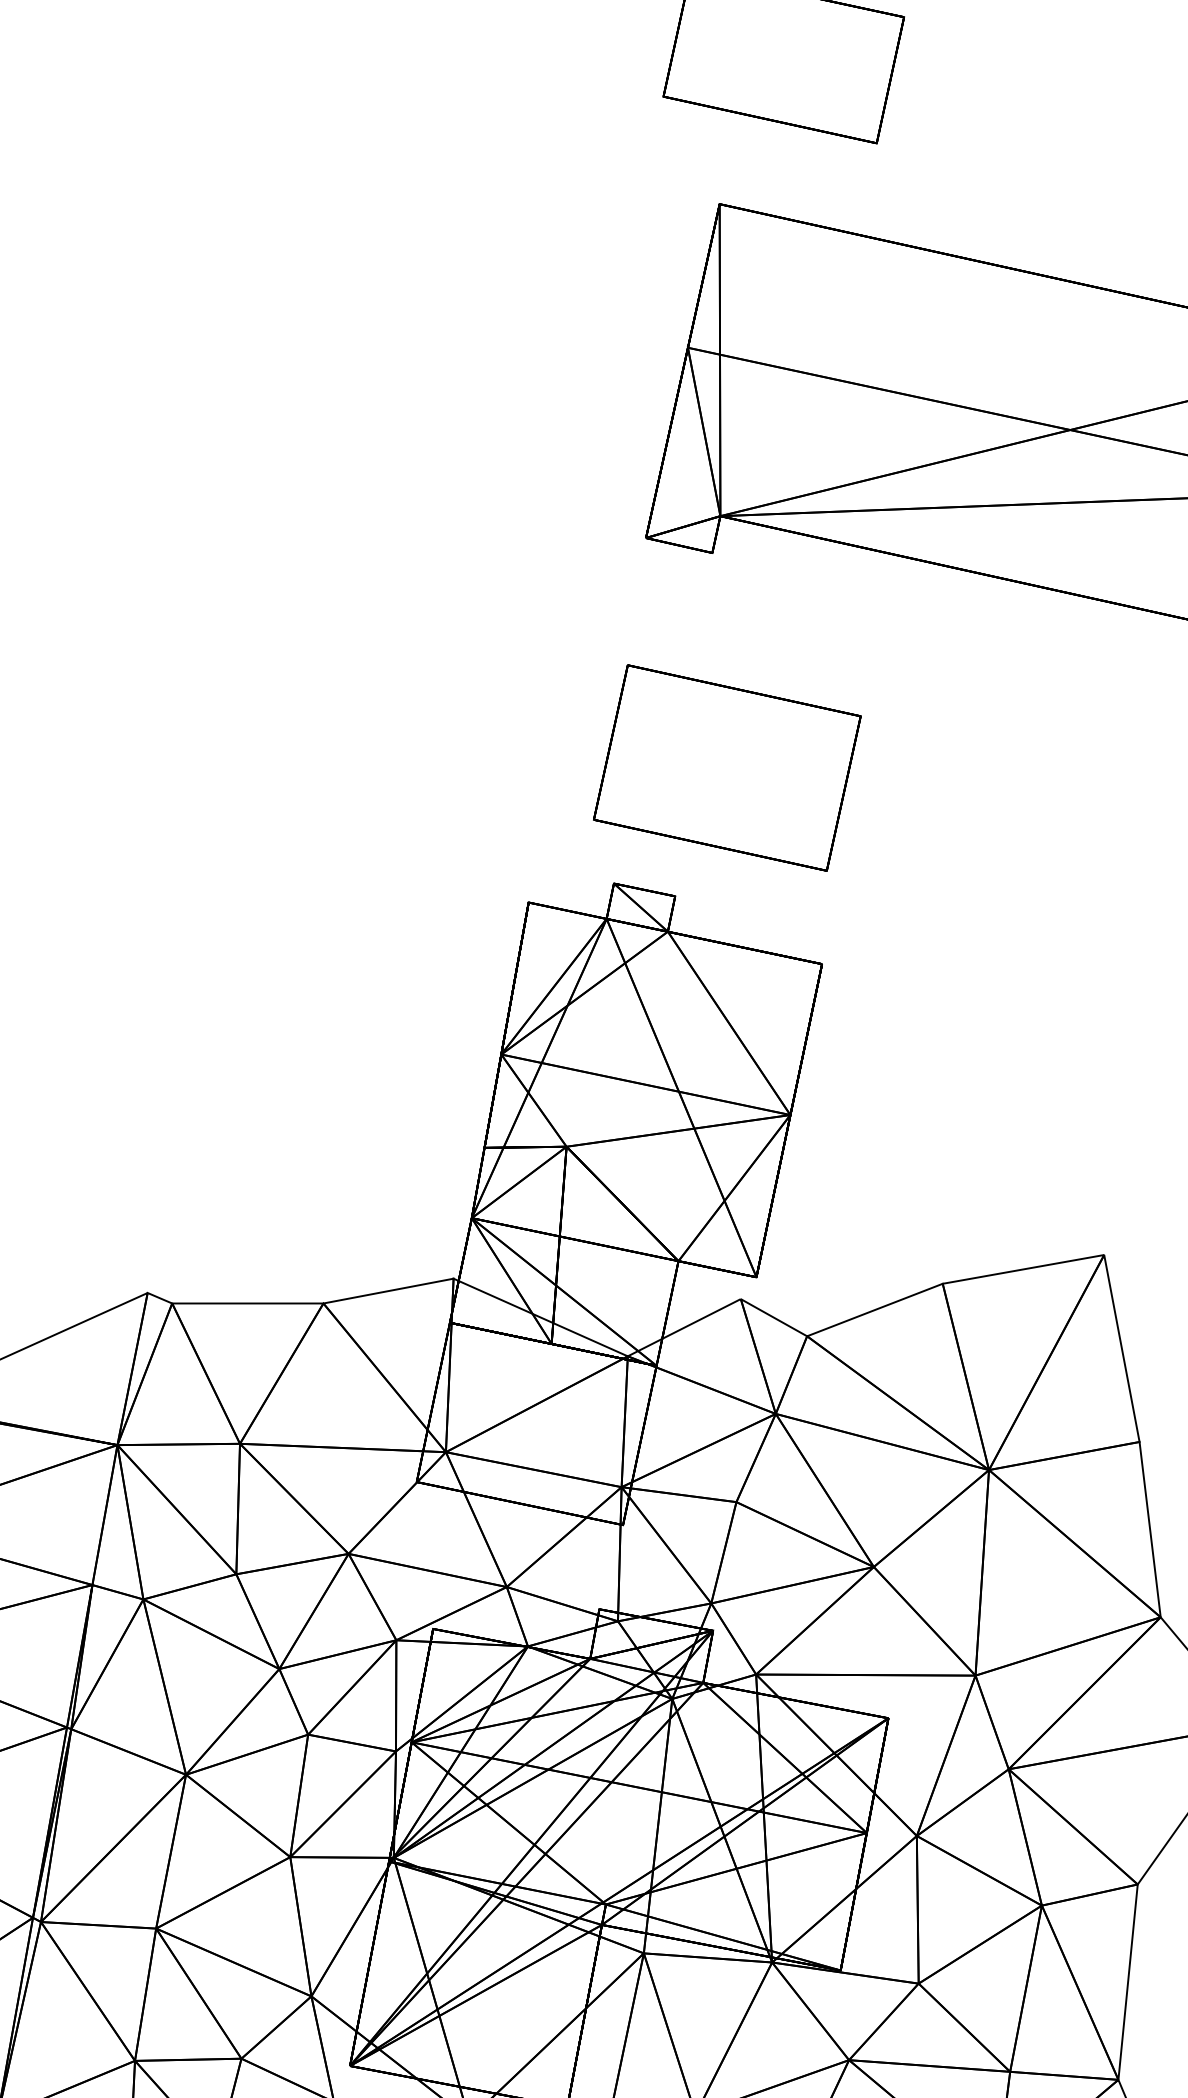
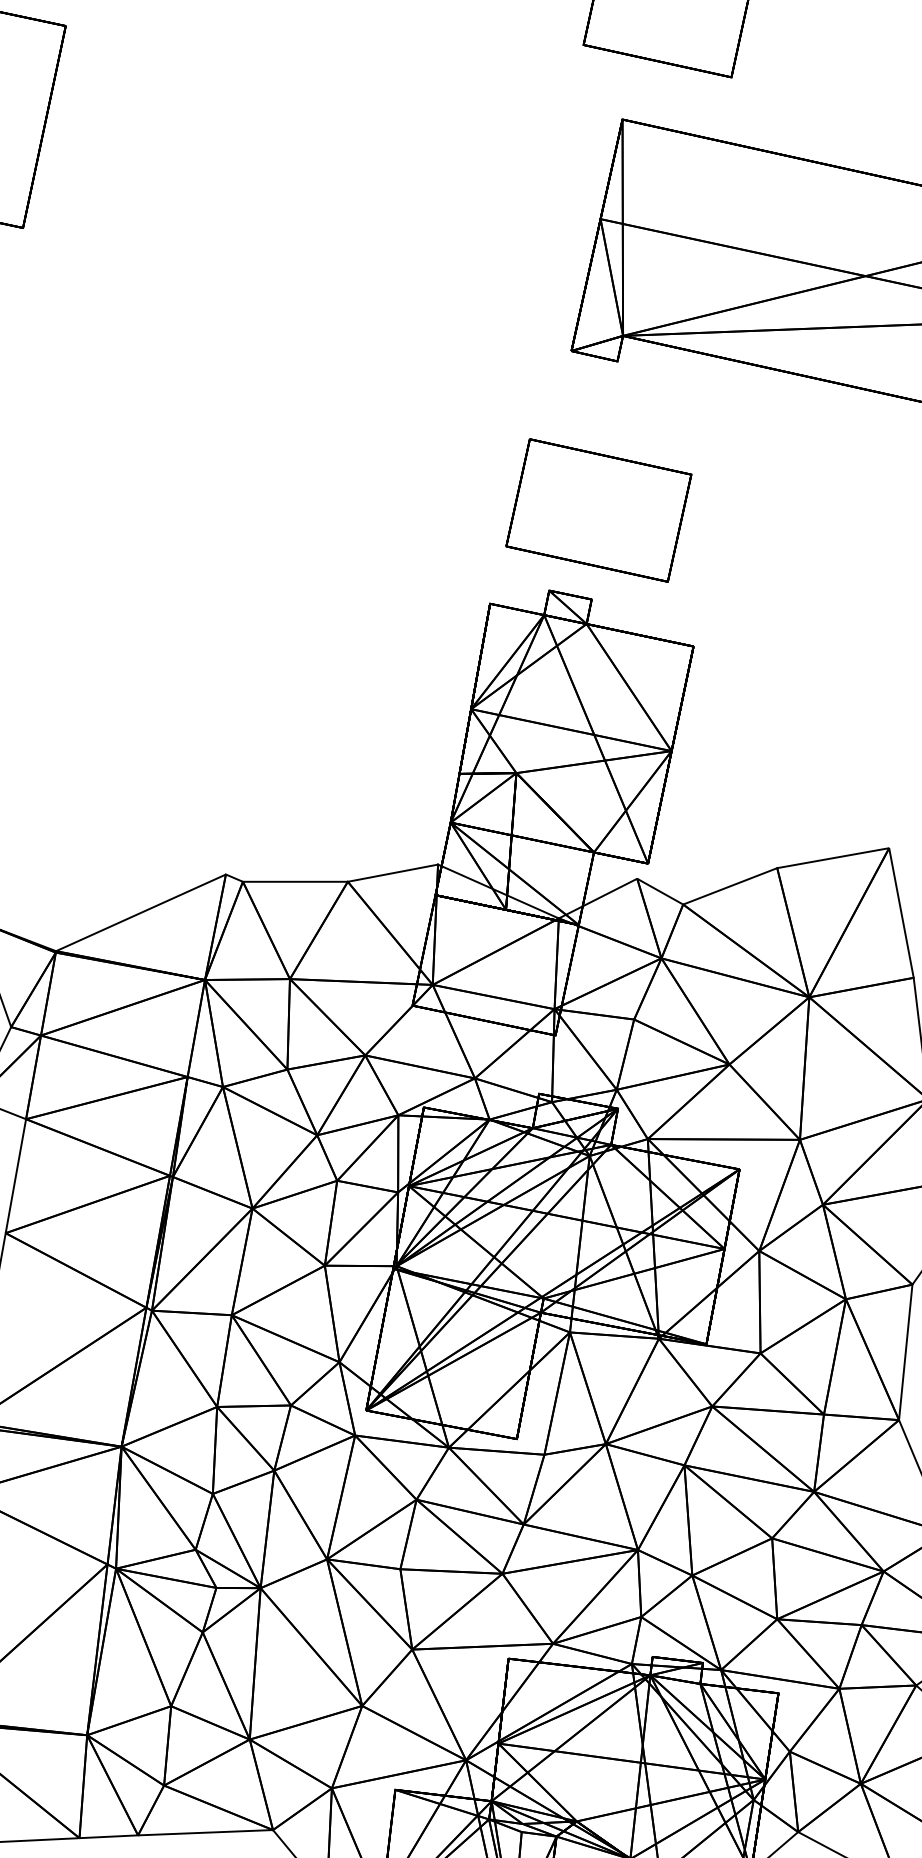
part: (726, 767) -> (598, 510), moved

